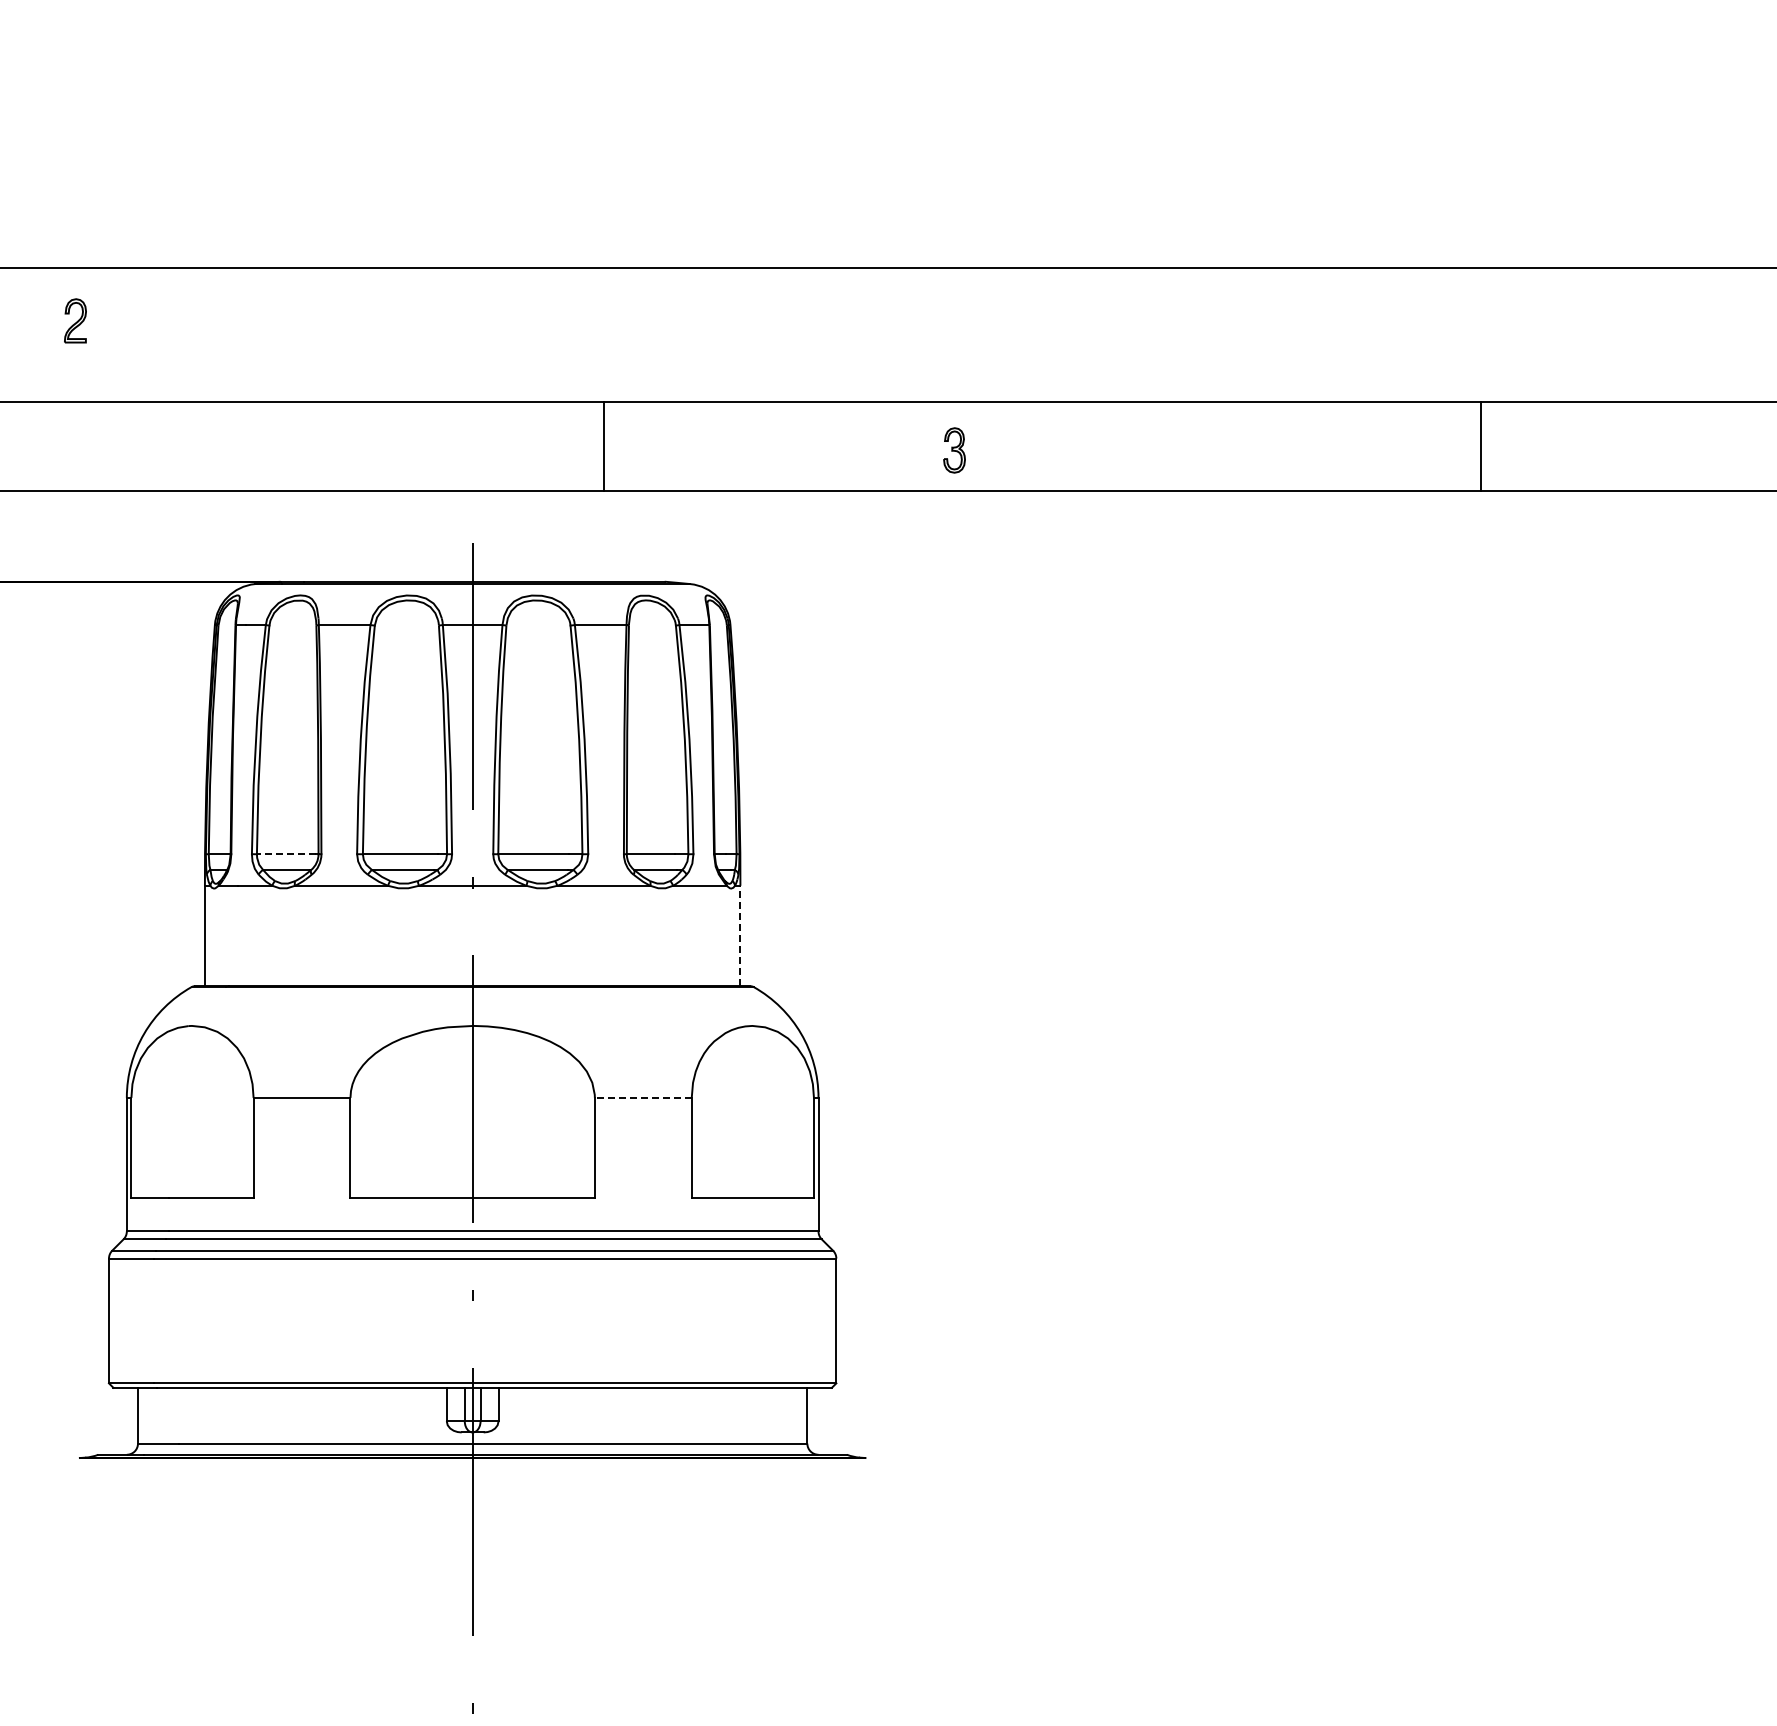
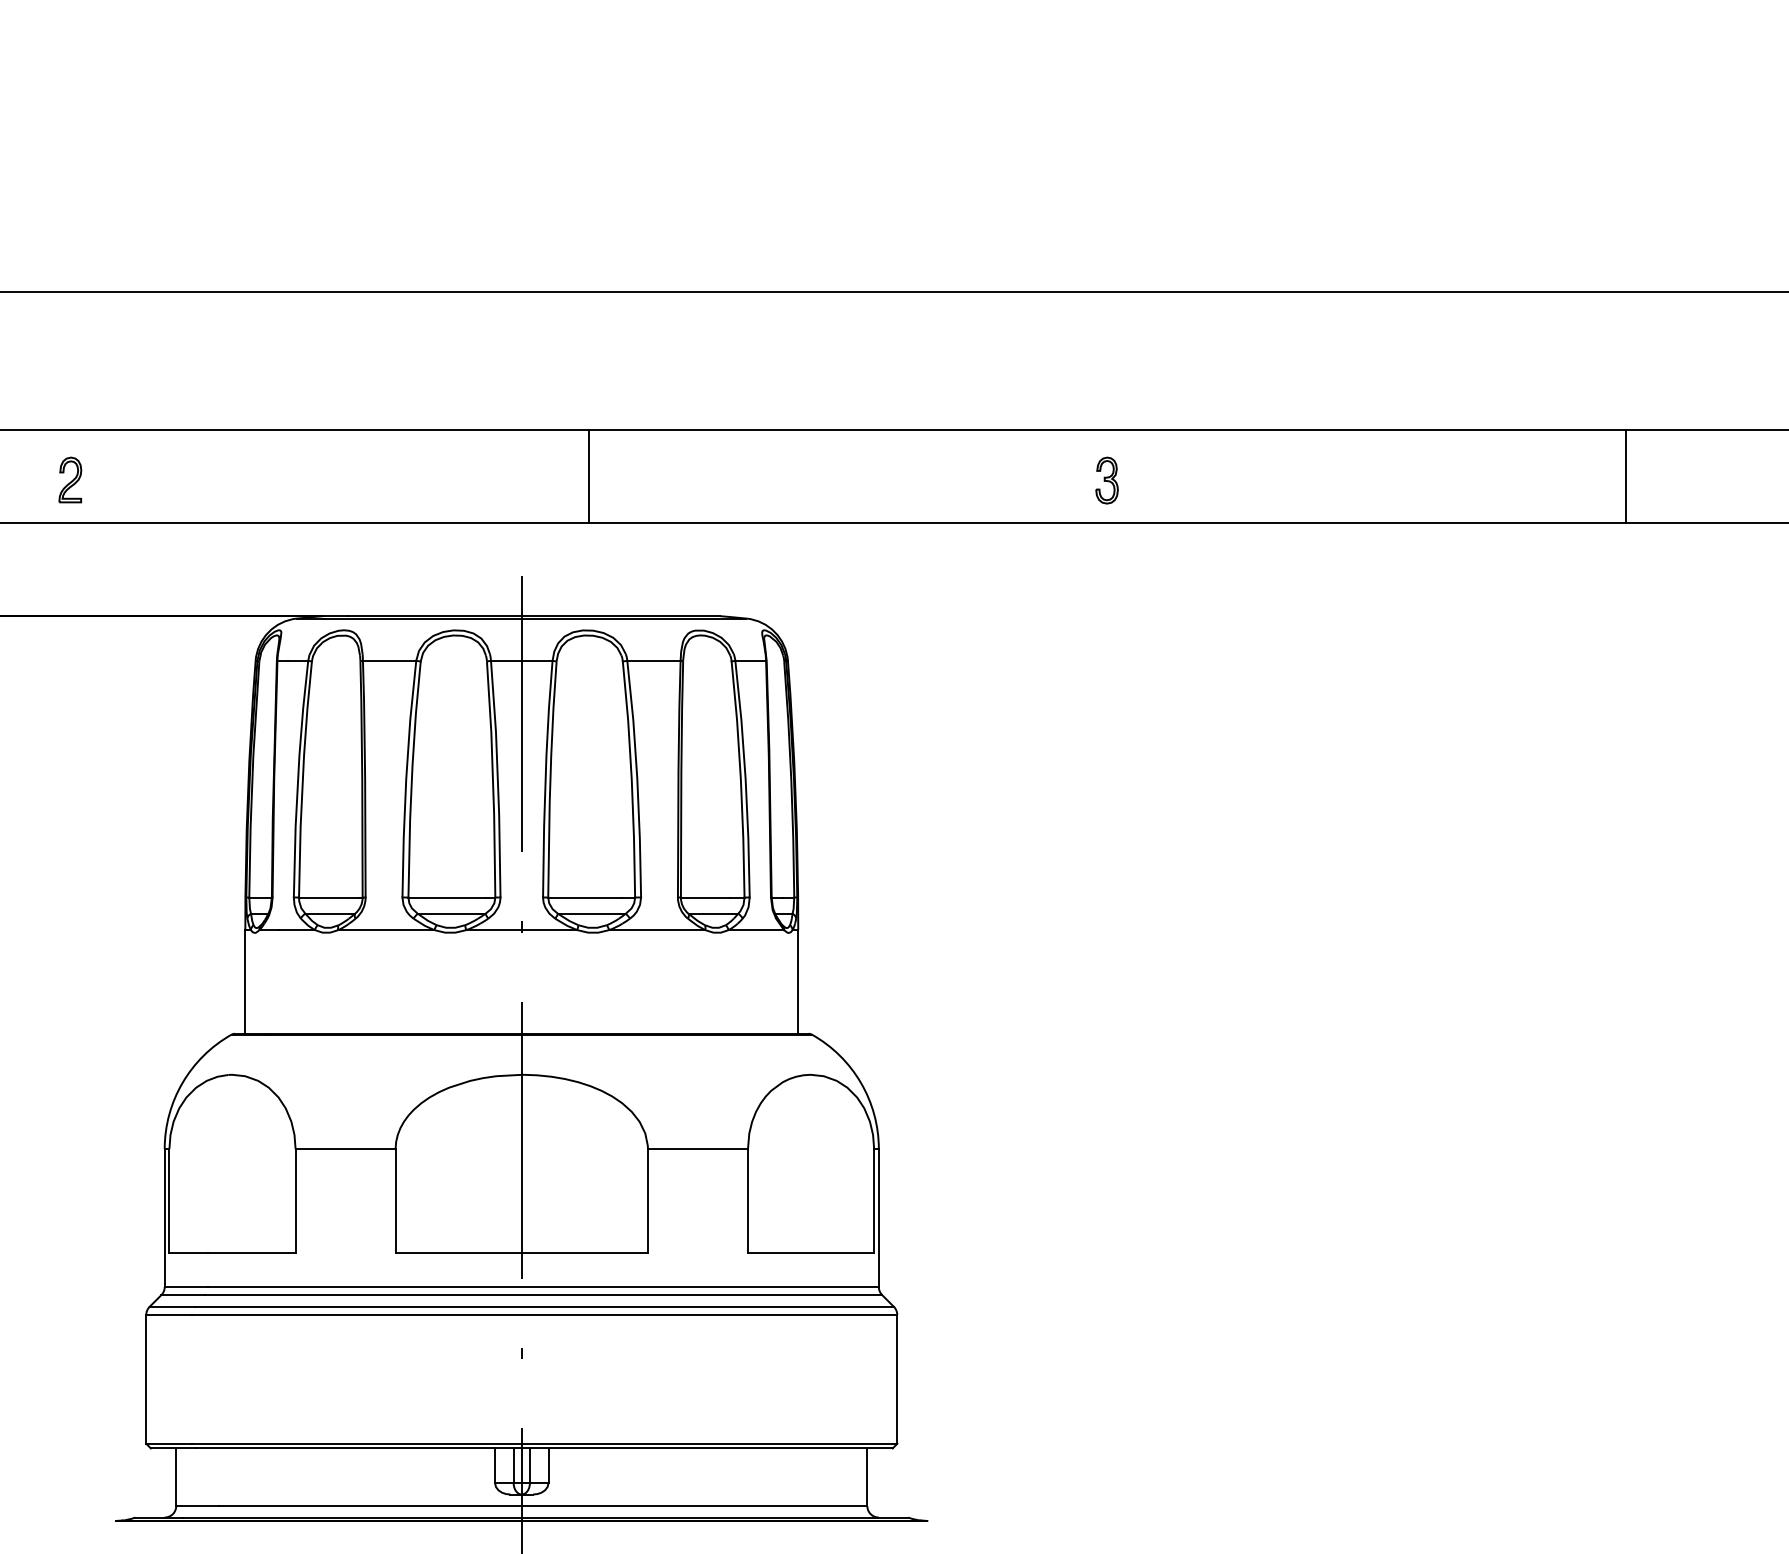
part: (75, 320) -> (70, 479), moved
line: (603, 446) -> (588, 476), moved
line: (1480, 446) -> (1625, 476), moved
part: (954, 450) -> (1107, 480), moved
line: (286, 854) -> (329, 897), dashed -> solid
line: (740, 935) -> (798, 981), dashed -> solid
line: (642, 1097) -> (697, 1148), dashed -> solid

